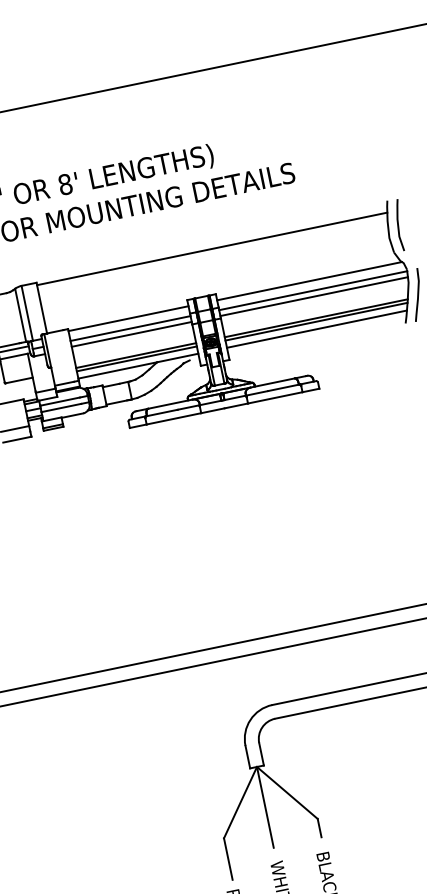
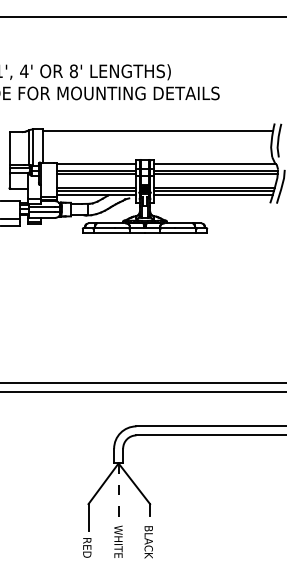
line: (265, 808) -> (118, 490), solid -> dashed

